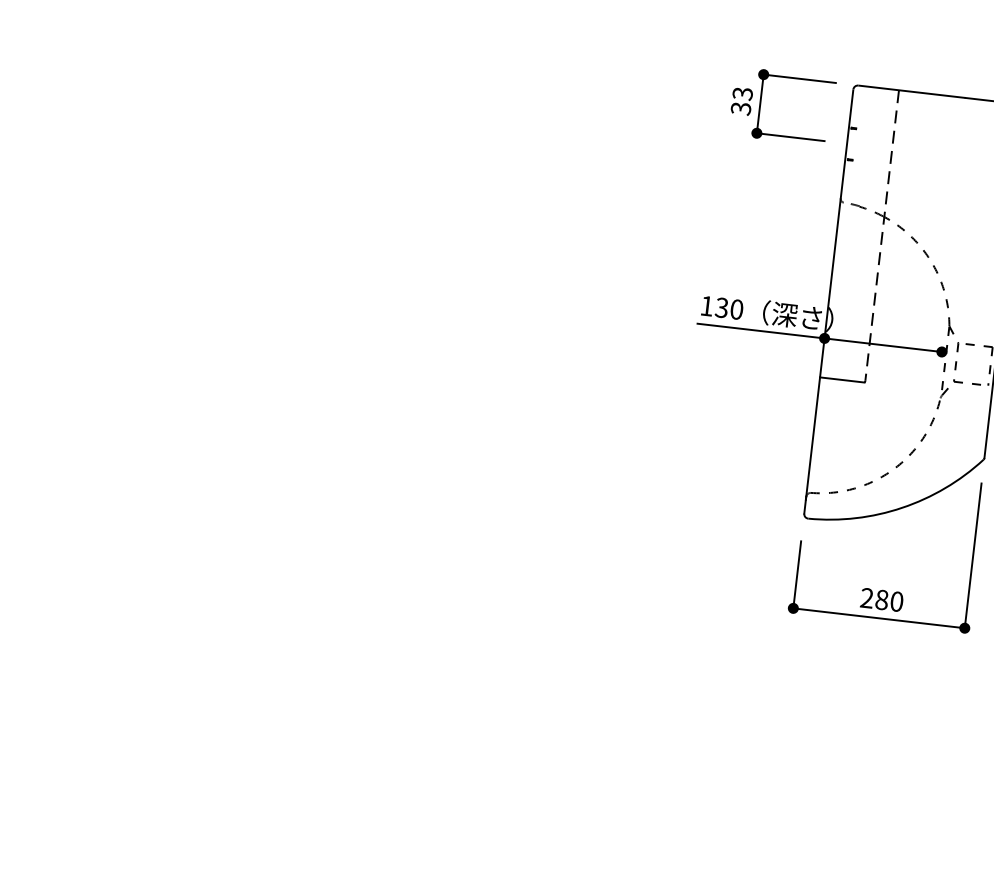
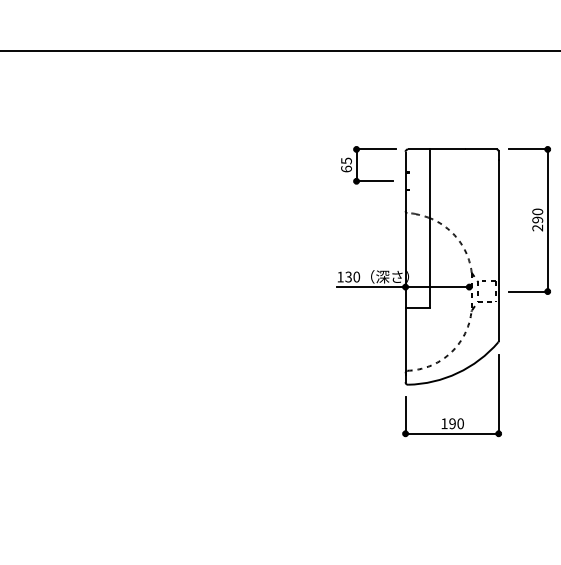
text: (741, 100) -> (346, 164), 33 -> 65
line: (882, 235) -> (430, 228), dashed -> solid
text: (874, 598) -> (448, 423), 280 -> 190

